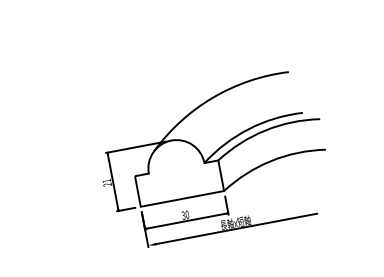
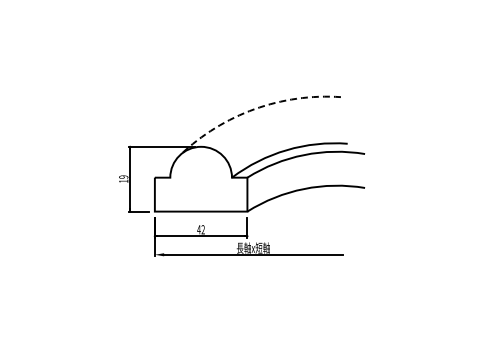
arc: (213, 97) -> (254, 109), solid -> dashed
text: (106, 182) -> (123, 178), 21 -> 19
text: (184, 215) -> (200, 229), 30 -> 42

